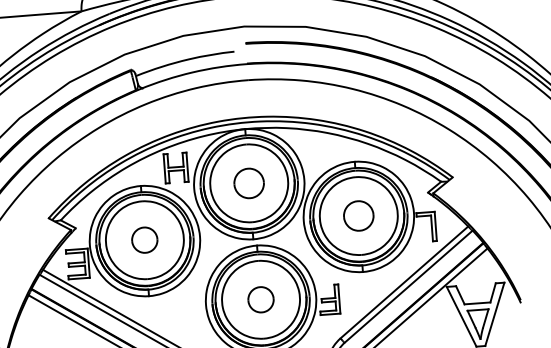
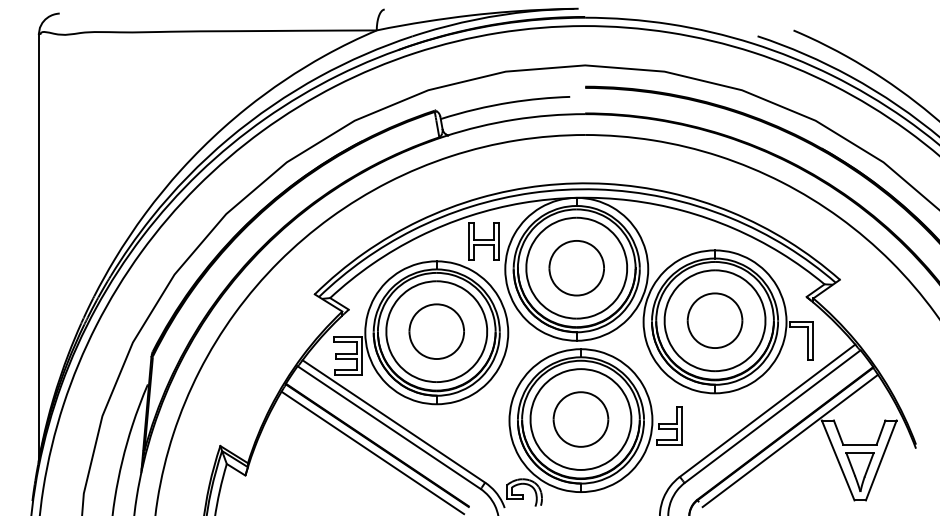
part: (249, 183) -> (576, 268), size x1.43
part: (358, 215) -> (714, 320), size x1.43
part: (144, 240) -> (436, 331), size x1.67
part: (260, 299) -> (580, 419), size x1.67

